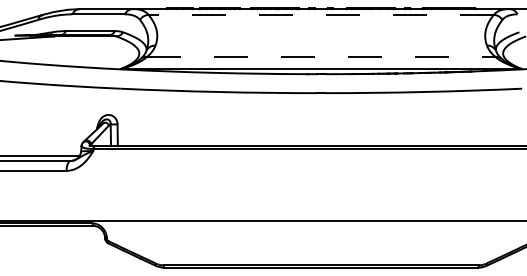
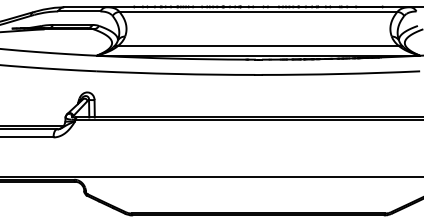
line: (321, 14) -> (258, 11), dashed -> solid
line: (321, 56) -> (258, 45), dashed -> solid

